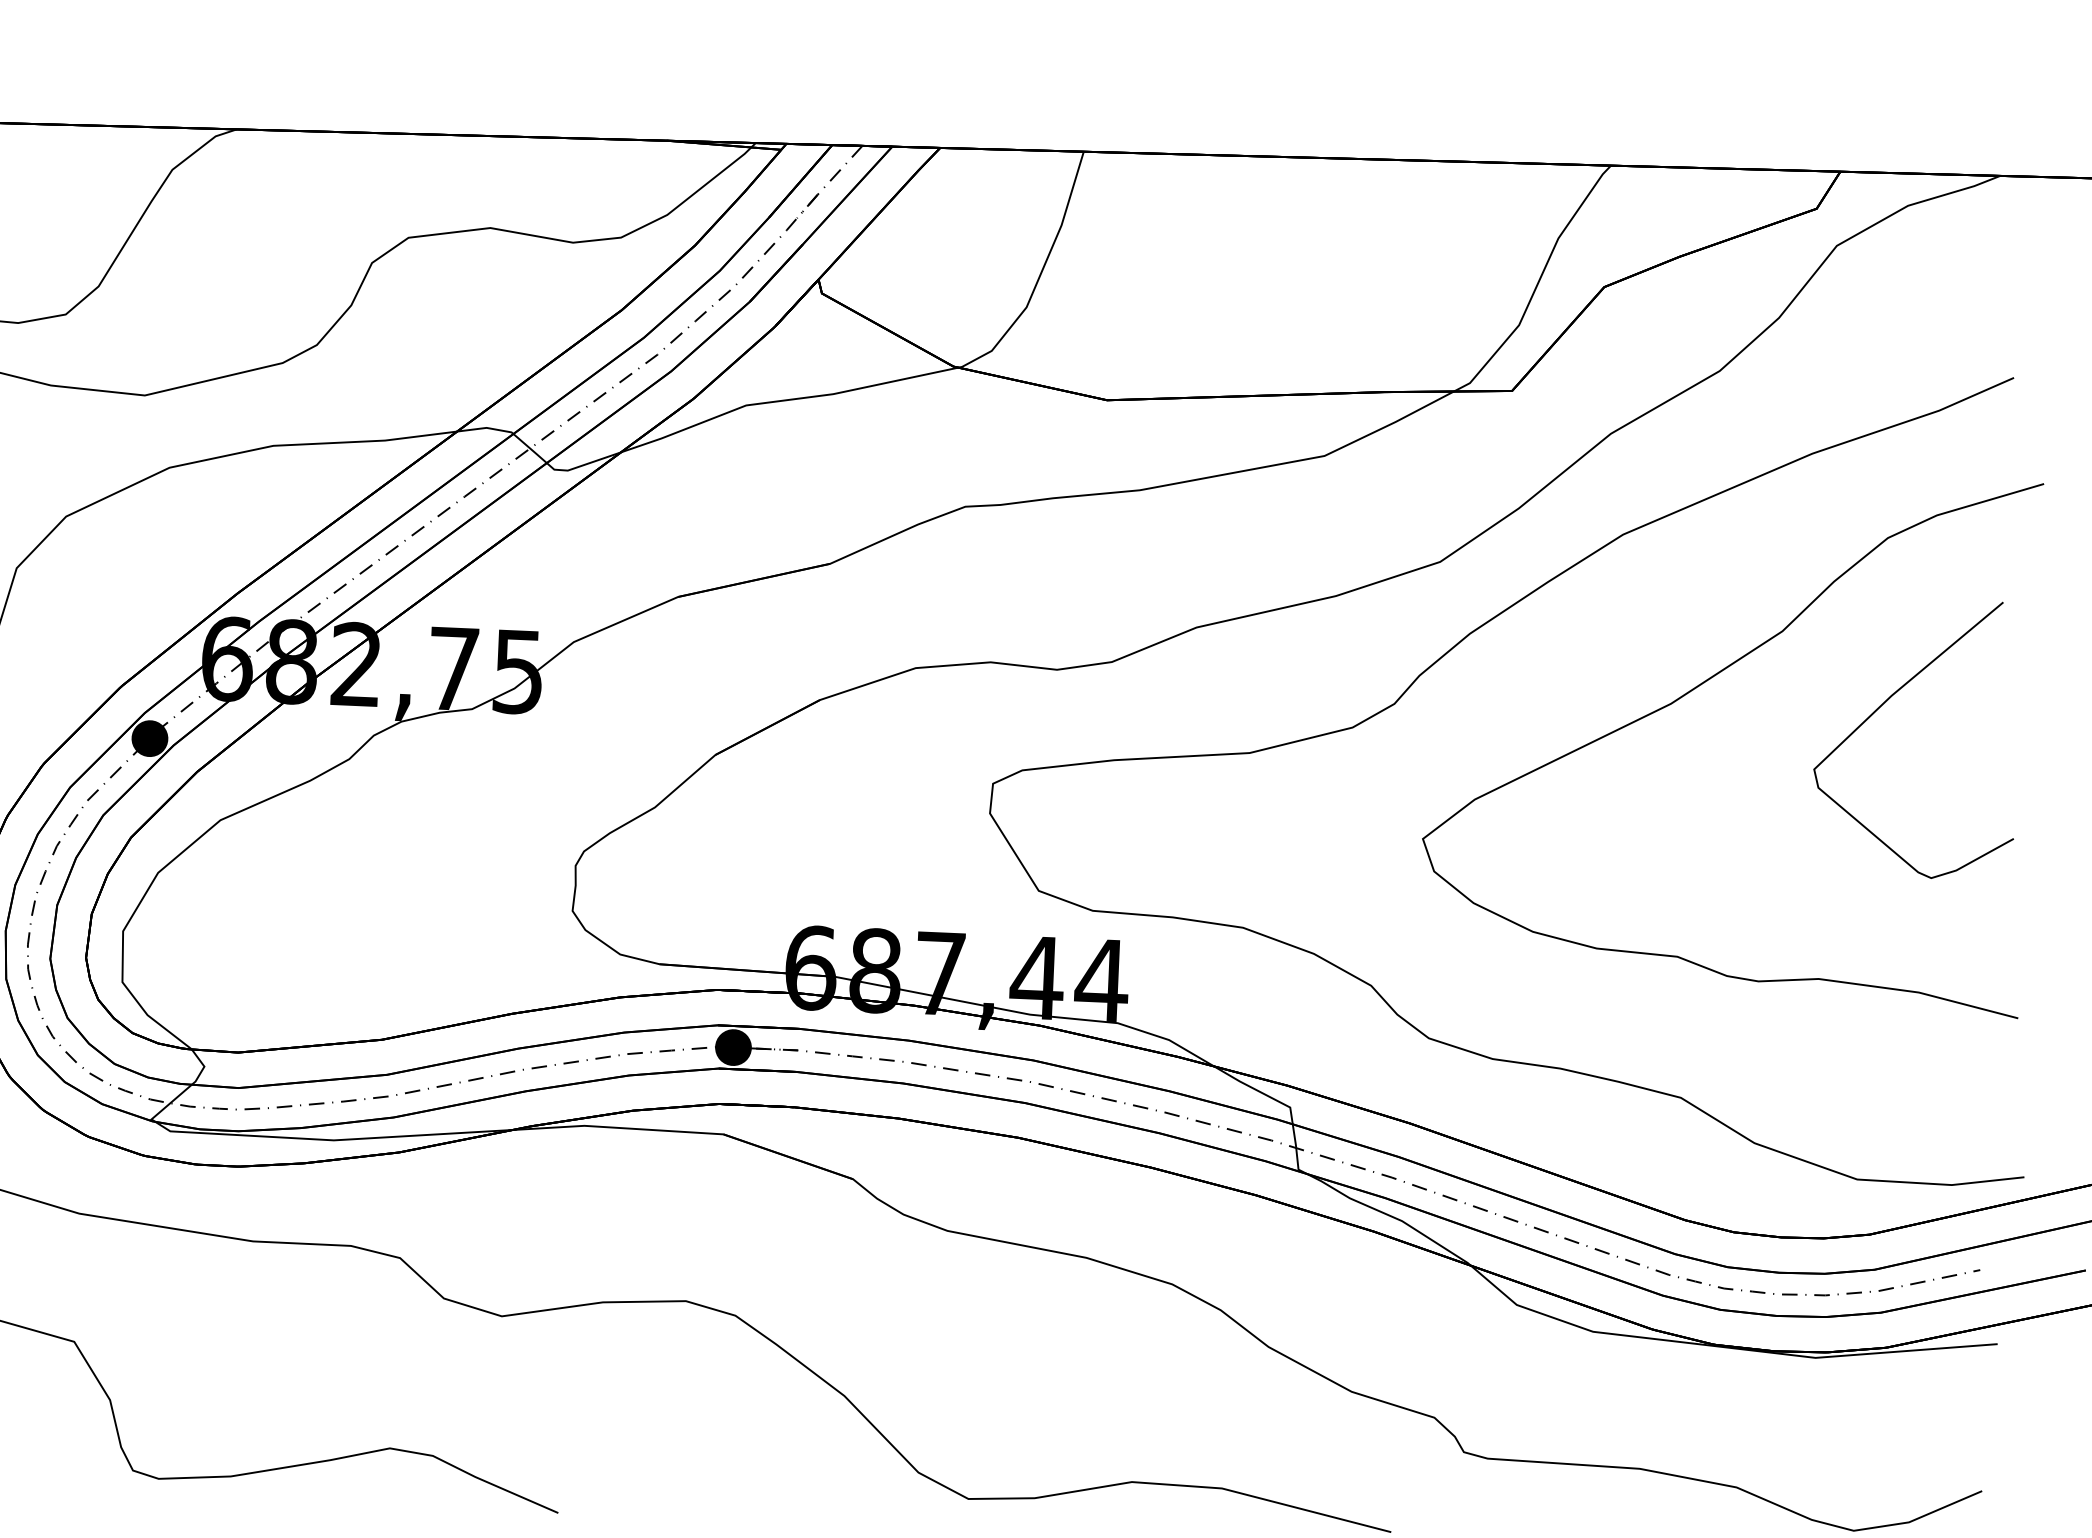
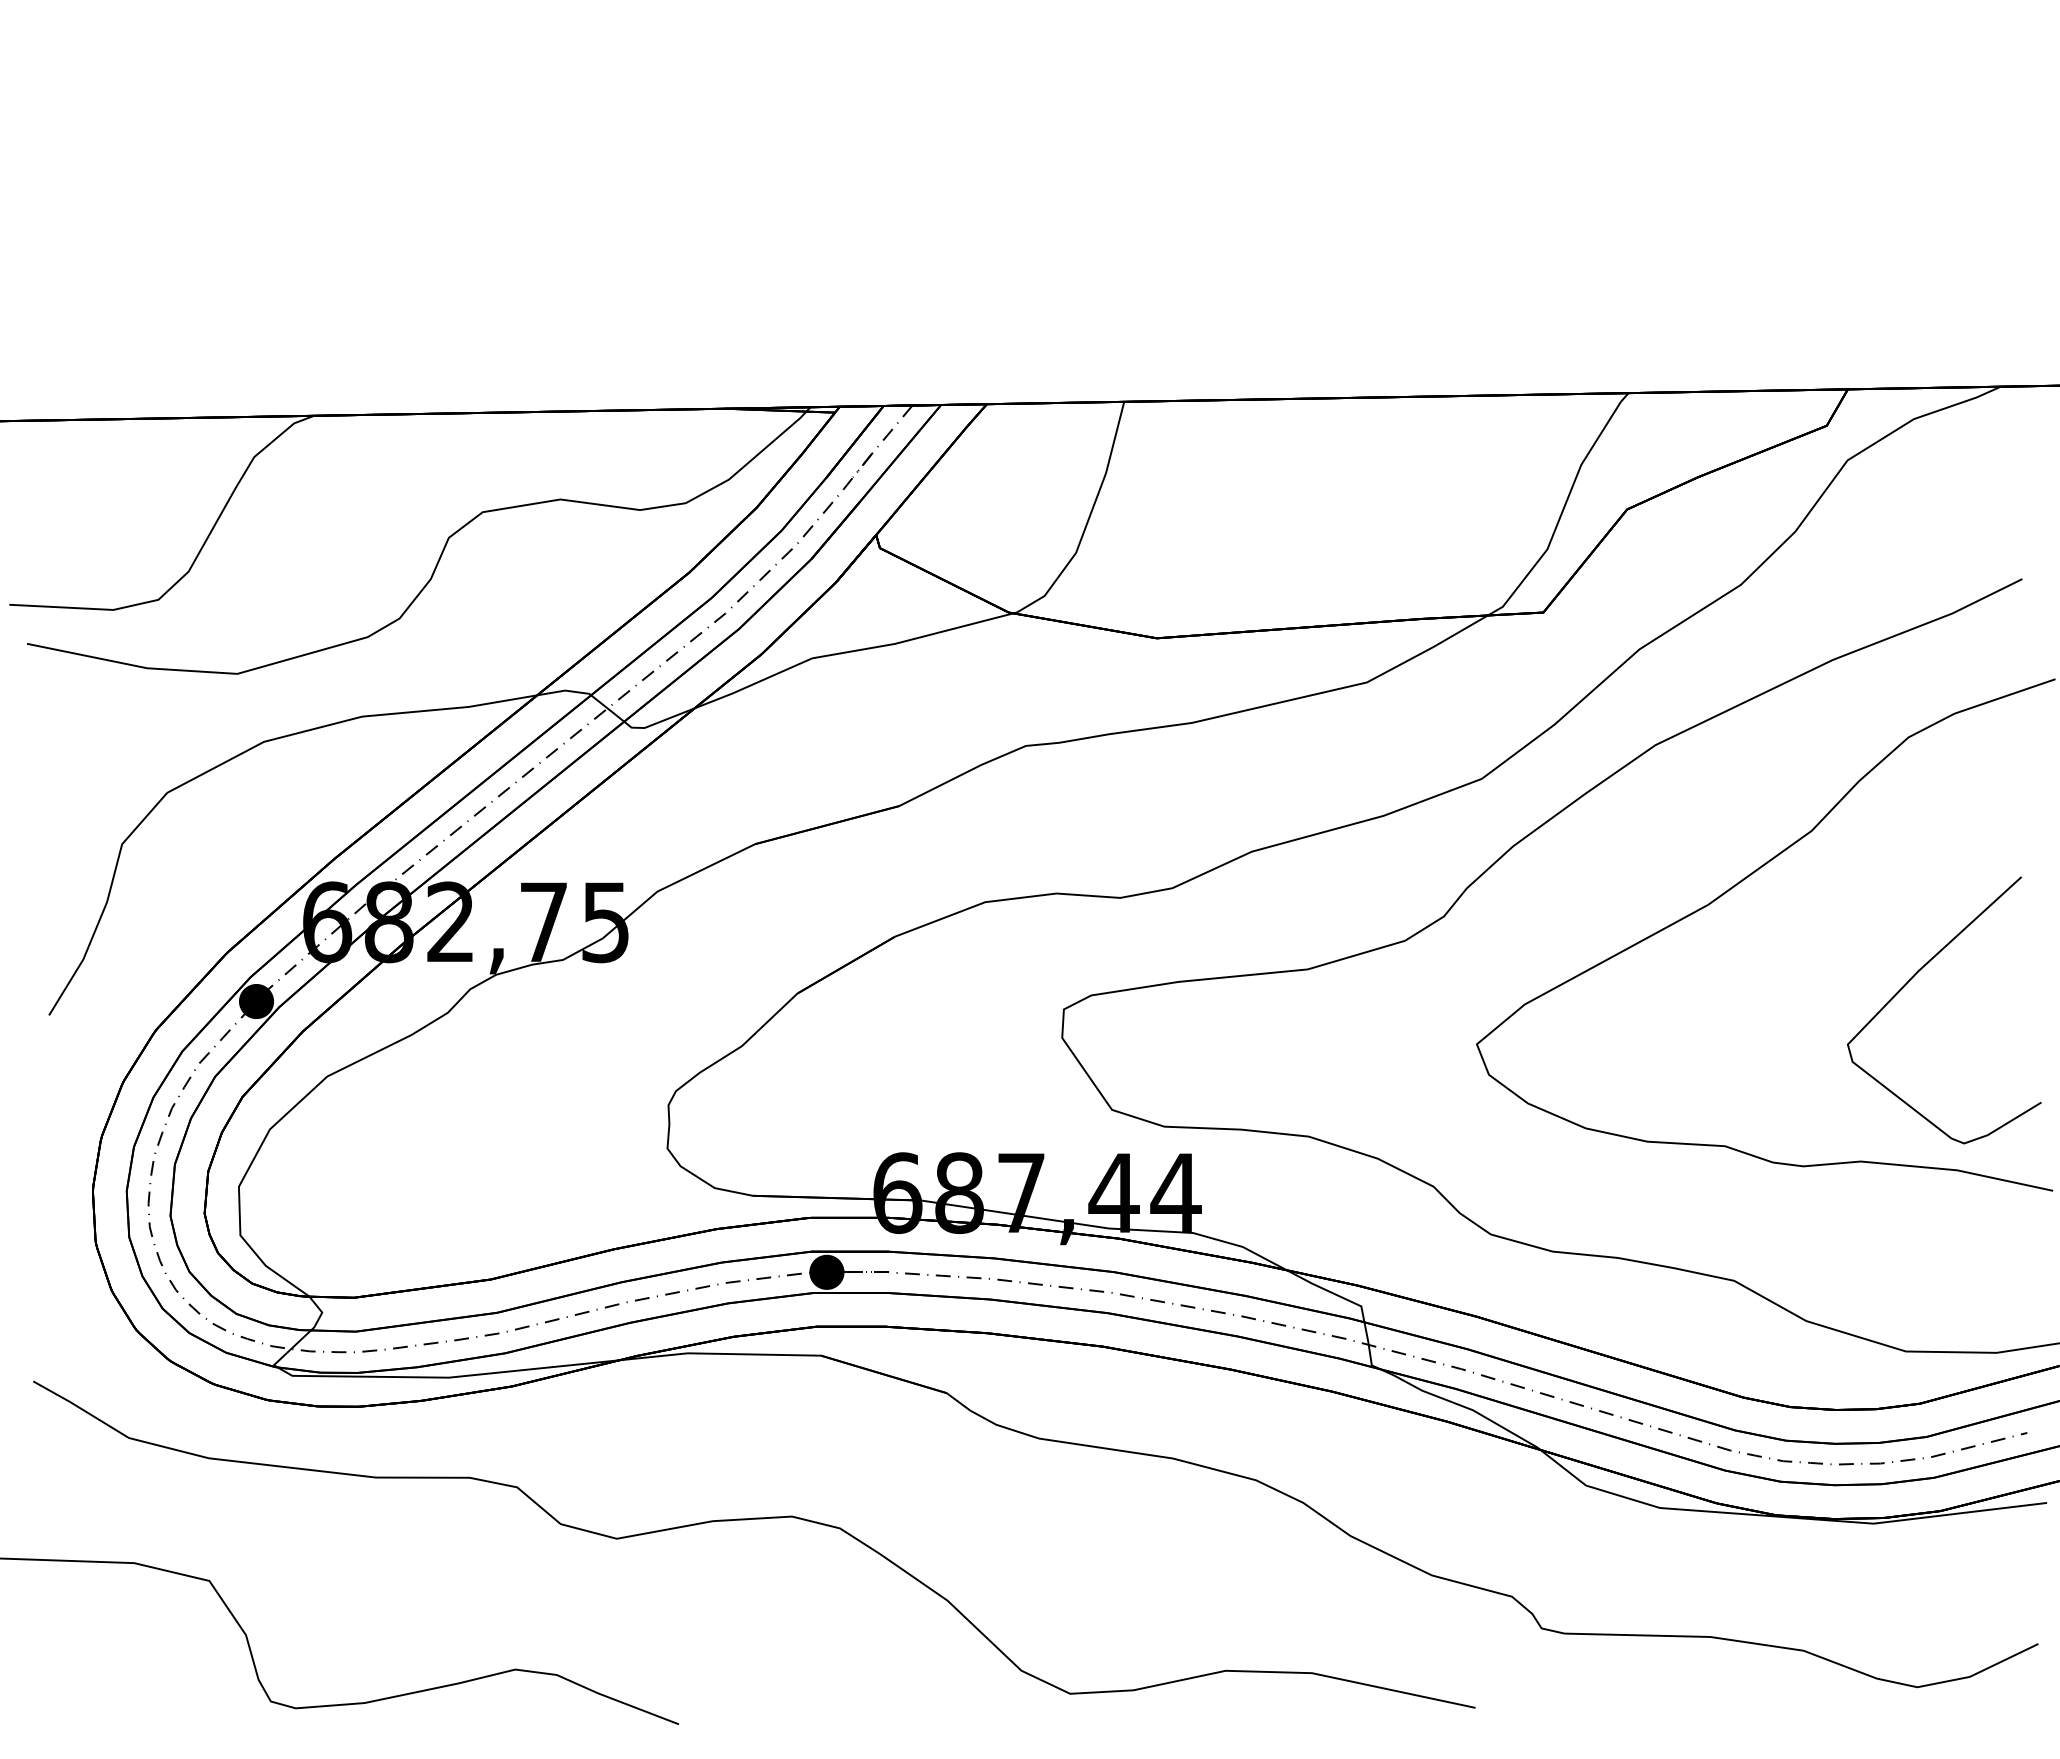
curve: (1879, 709) -> (1907, 984), moved

